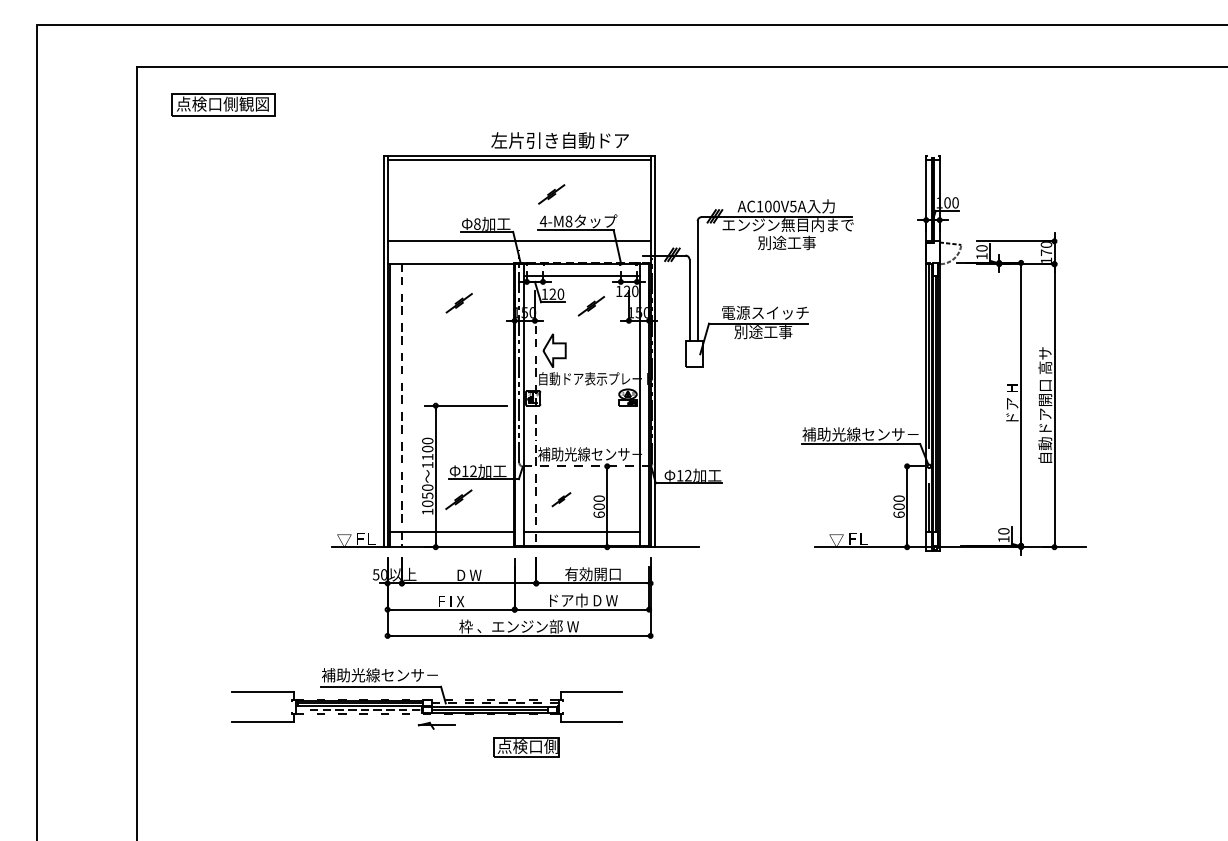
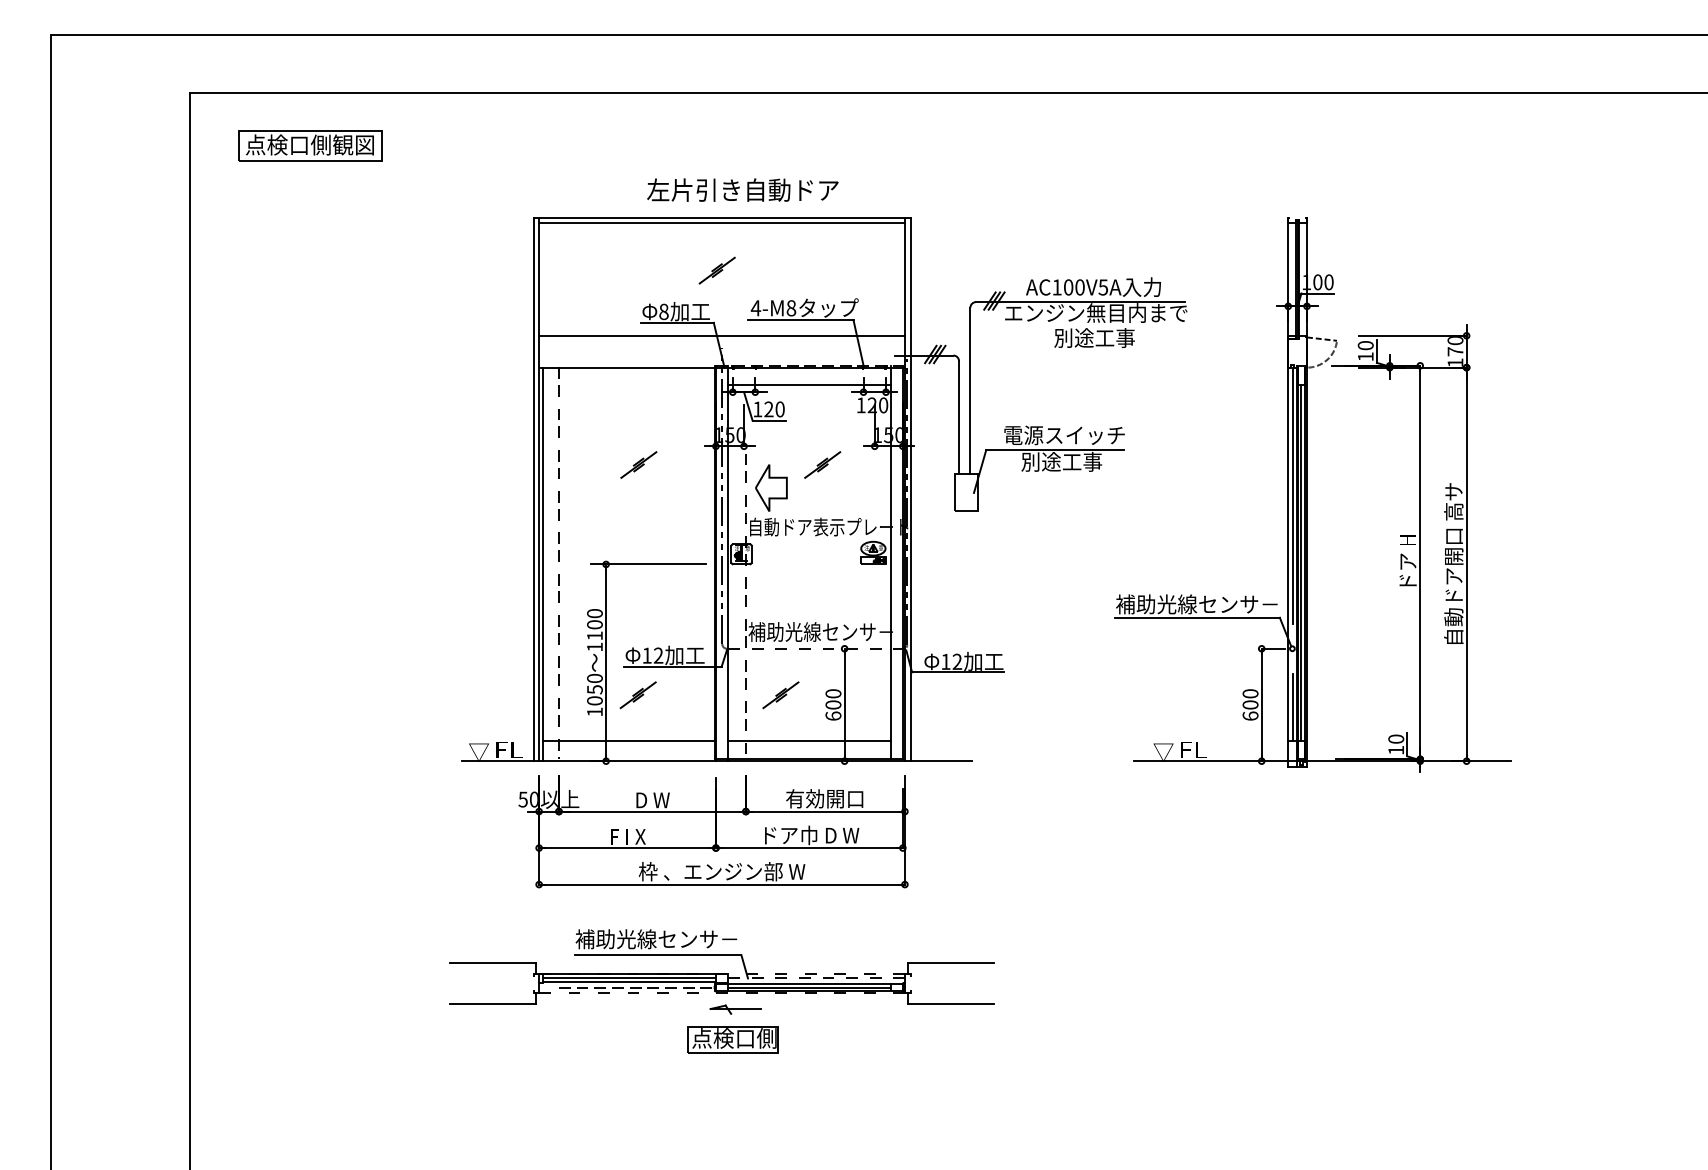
text: (559, 140) -> (742, 190), moved
part: (551, 194) -> (717, 270), moved
part: (458, 303) -> (637, 465), moved
part: (591, 306) -> (822, 465), moved
part: (561, 499) -> (780, 694), size x1.43
part: (426, 698) -> (721, 971), moved

